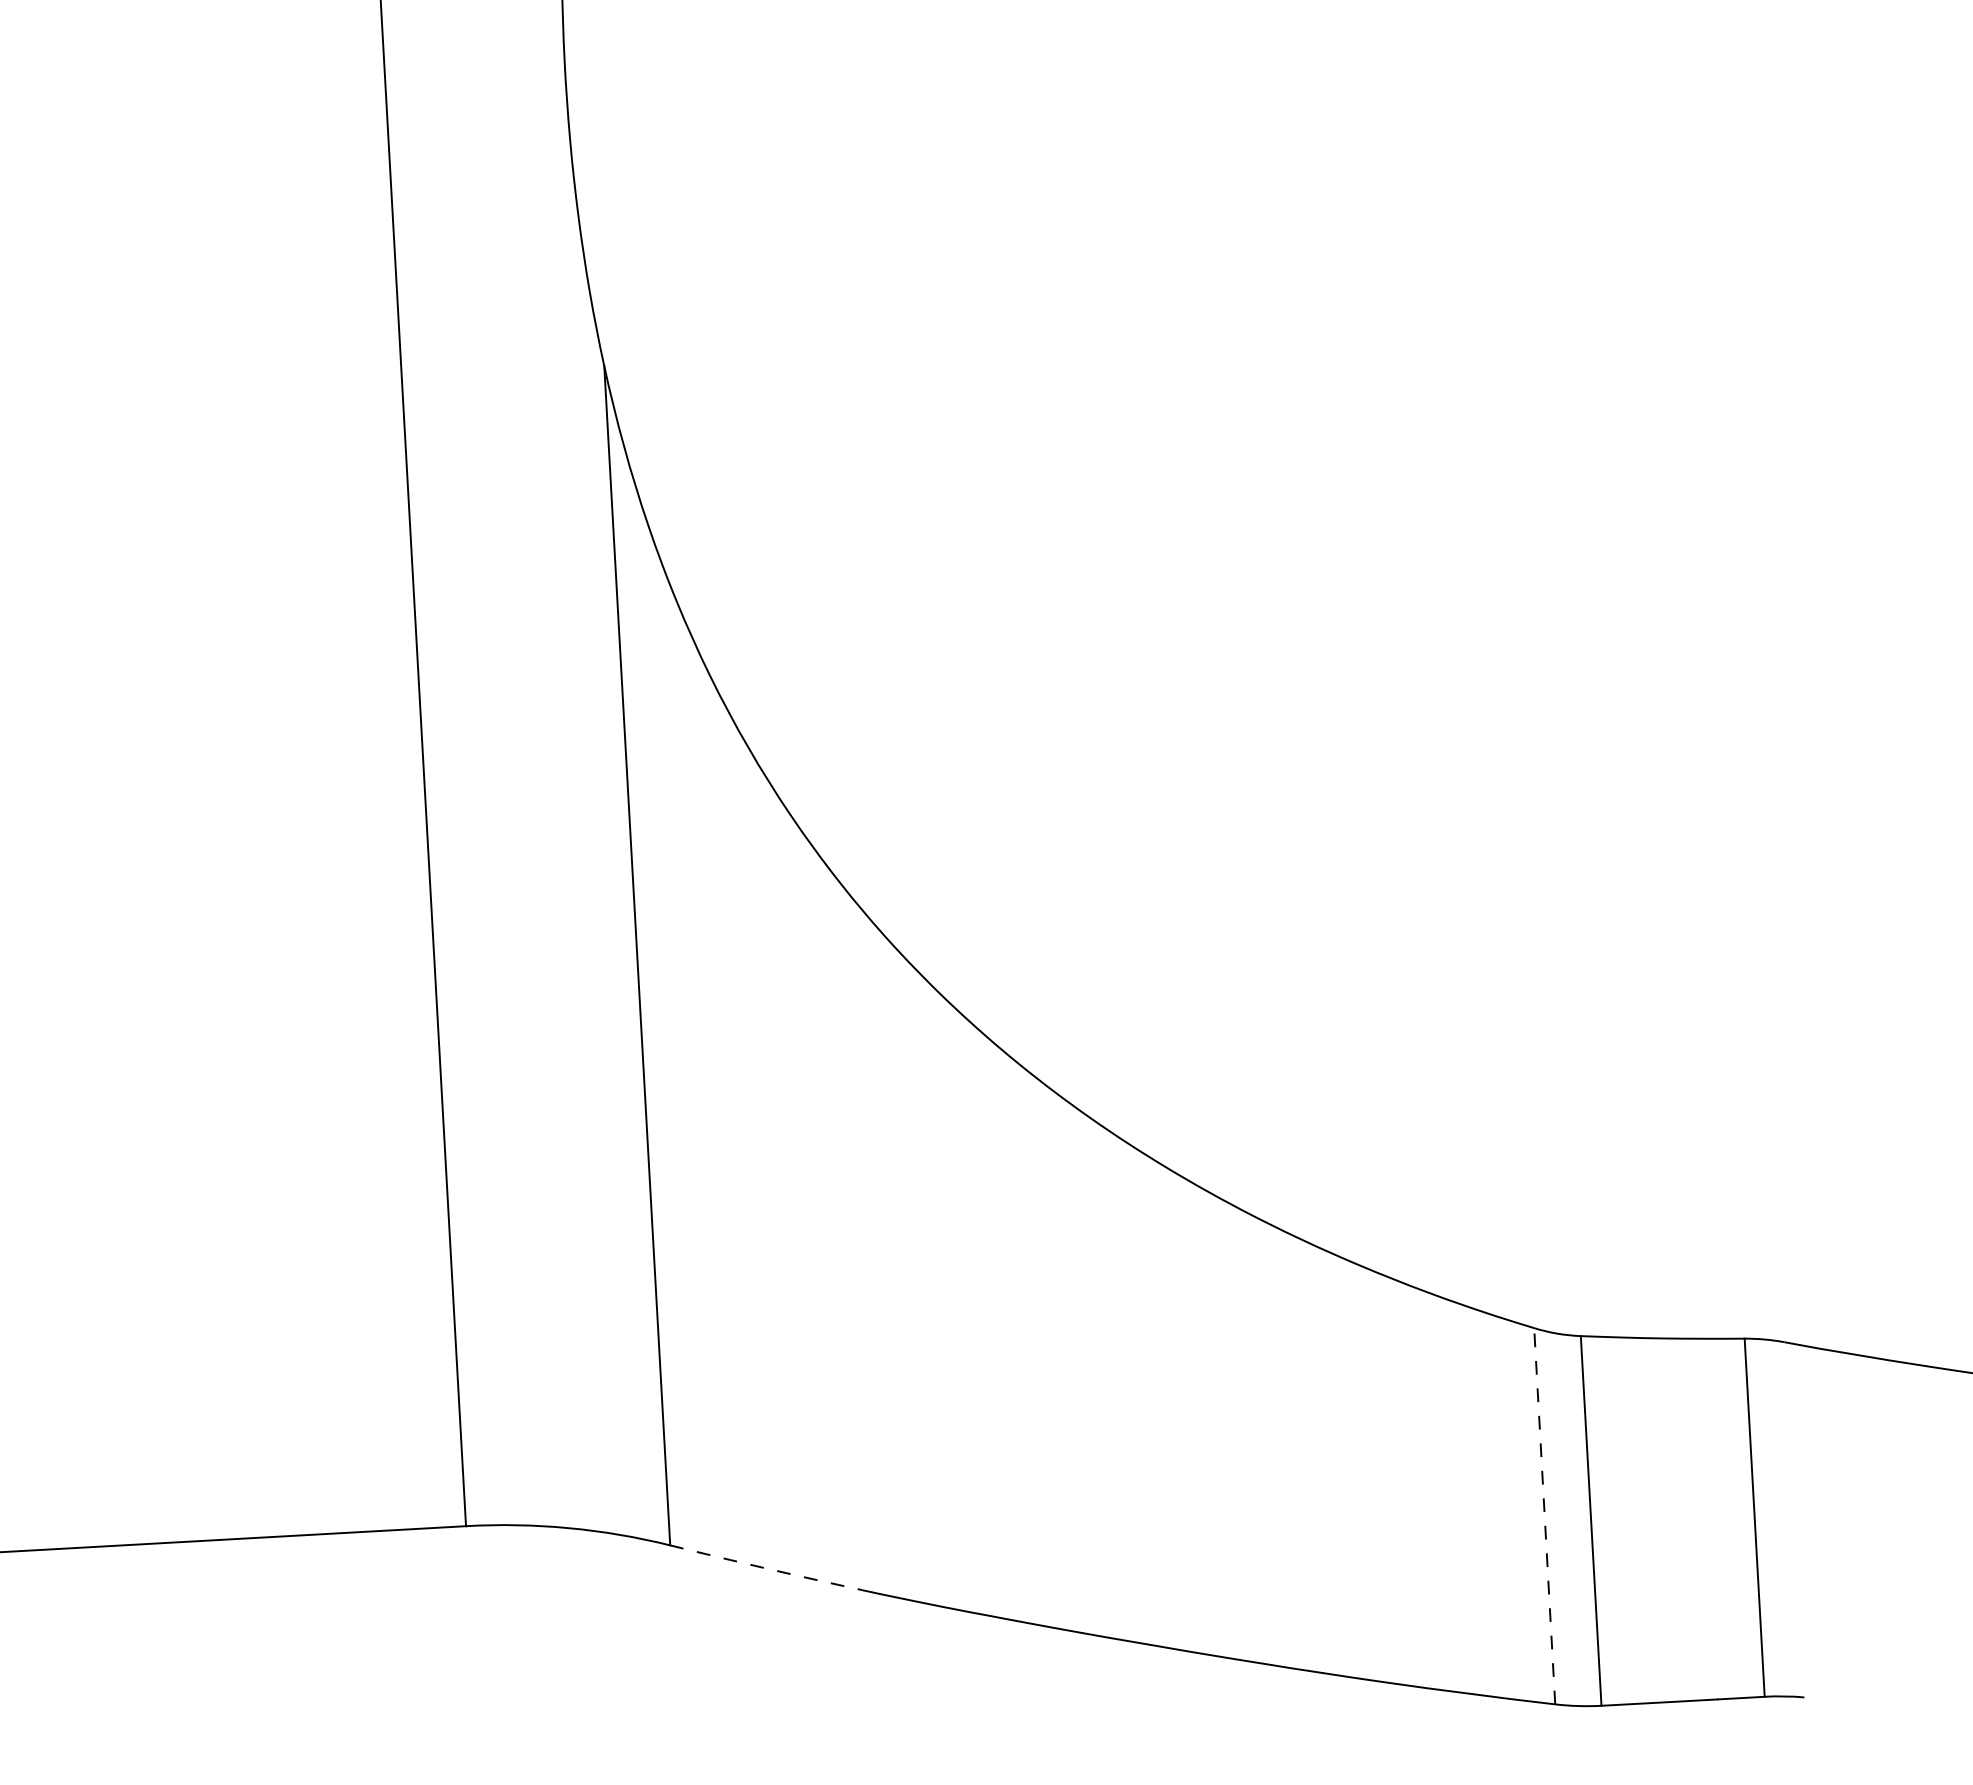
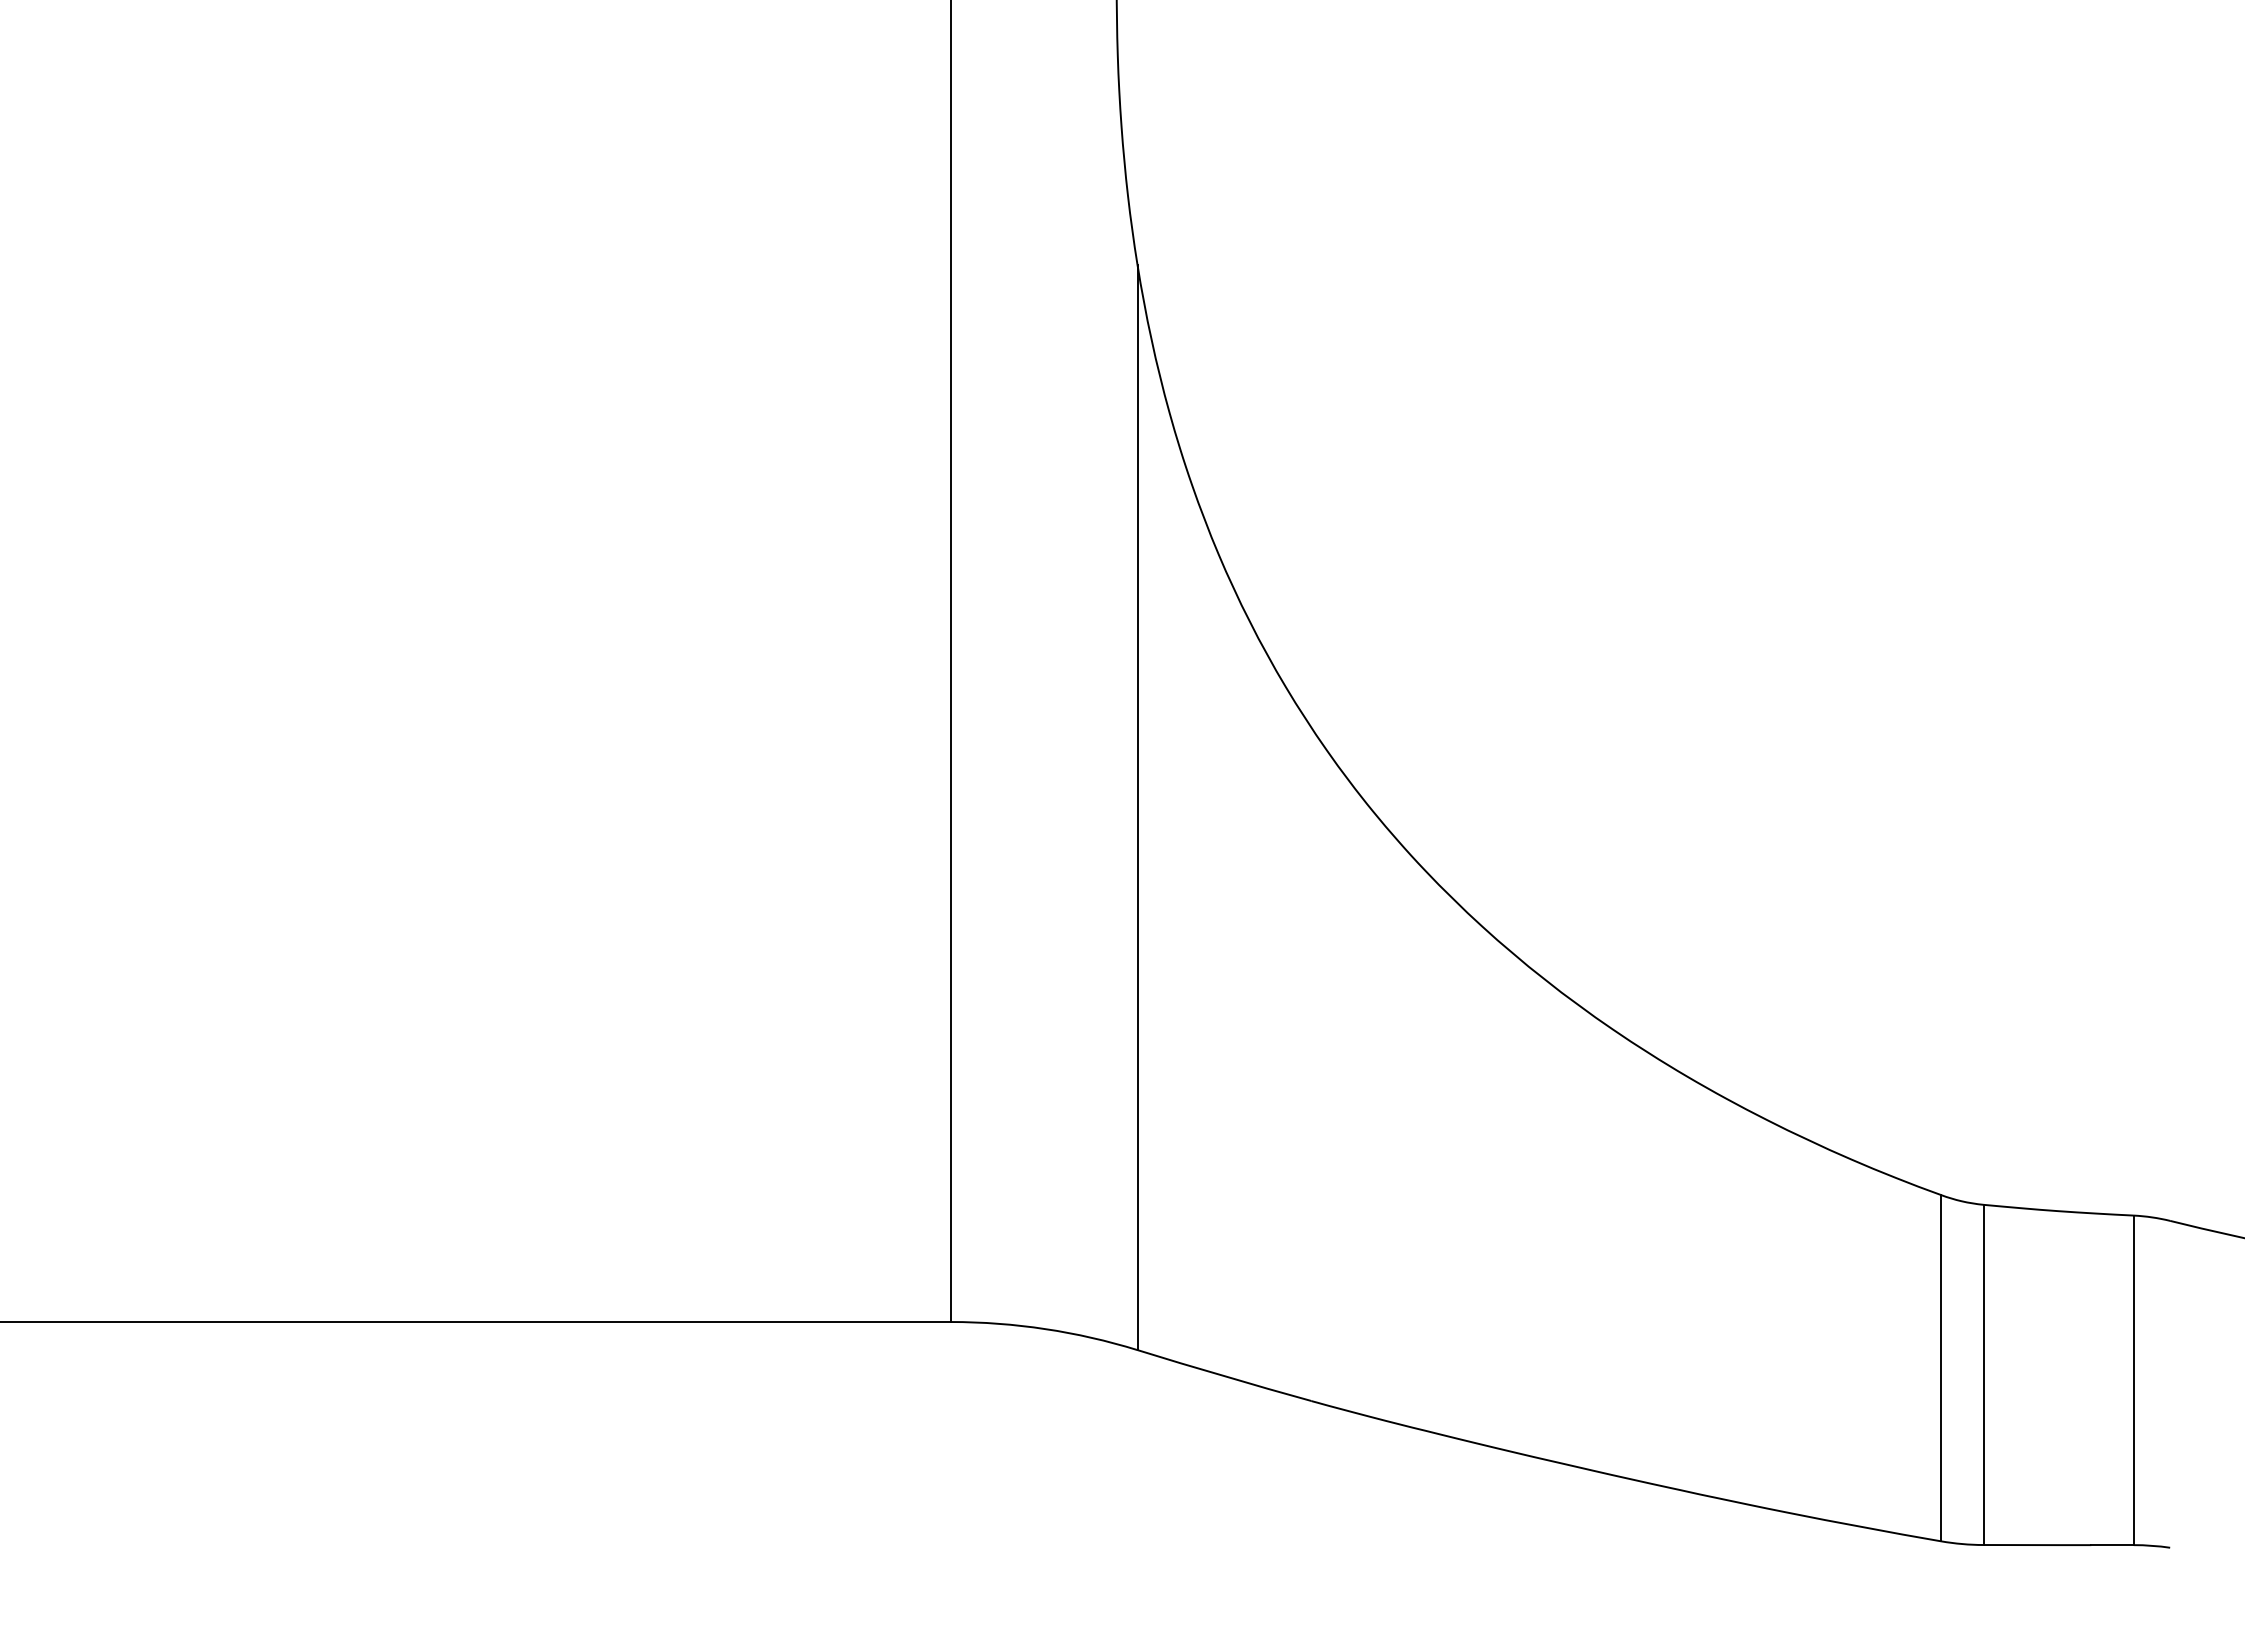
line: (1544, 1515) -> (1941, 1367), dashed -> solid
arc: (766, 1568) -> (1224, 1376), dashed -> solid

